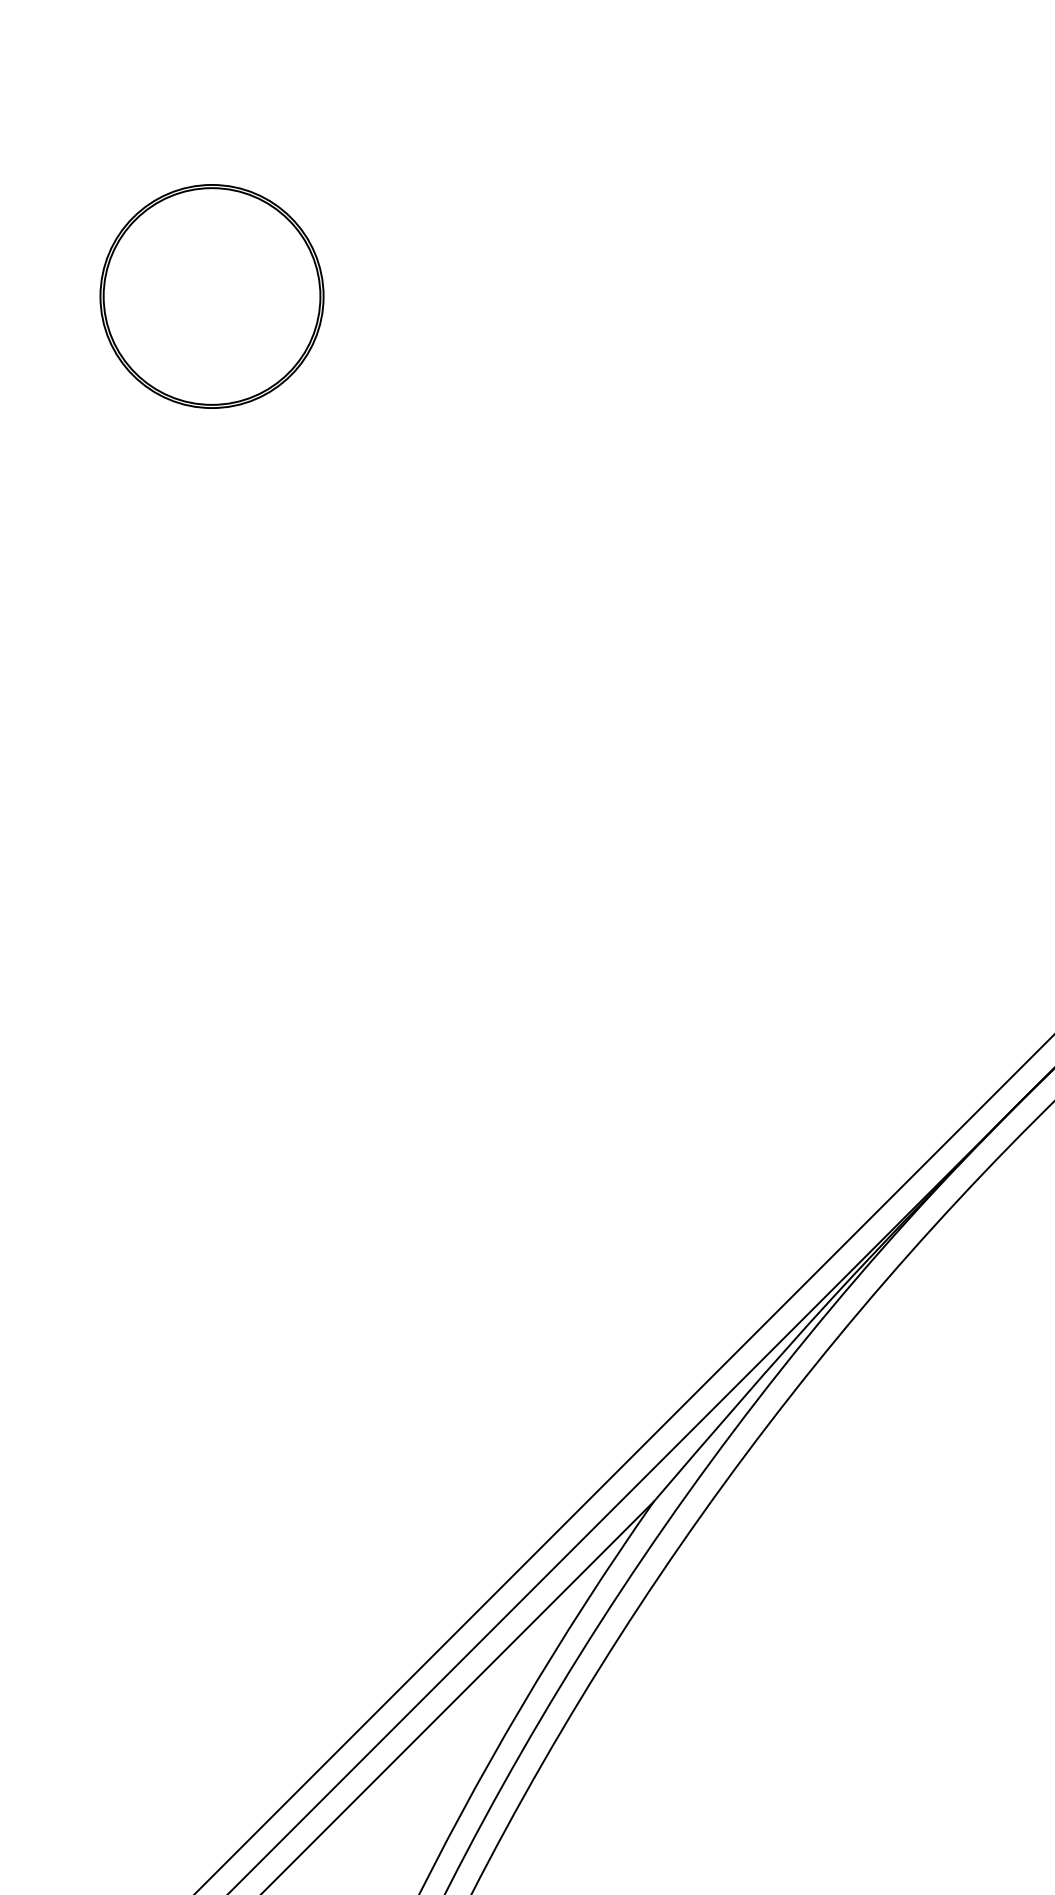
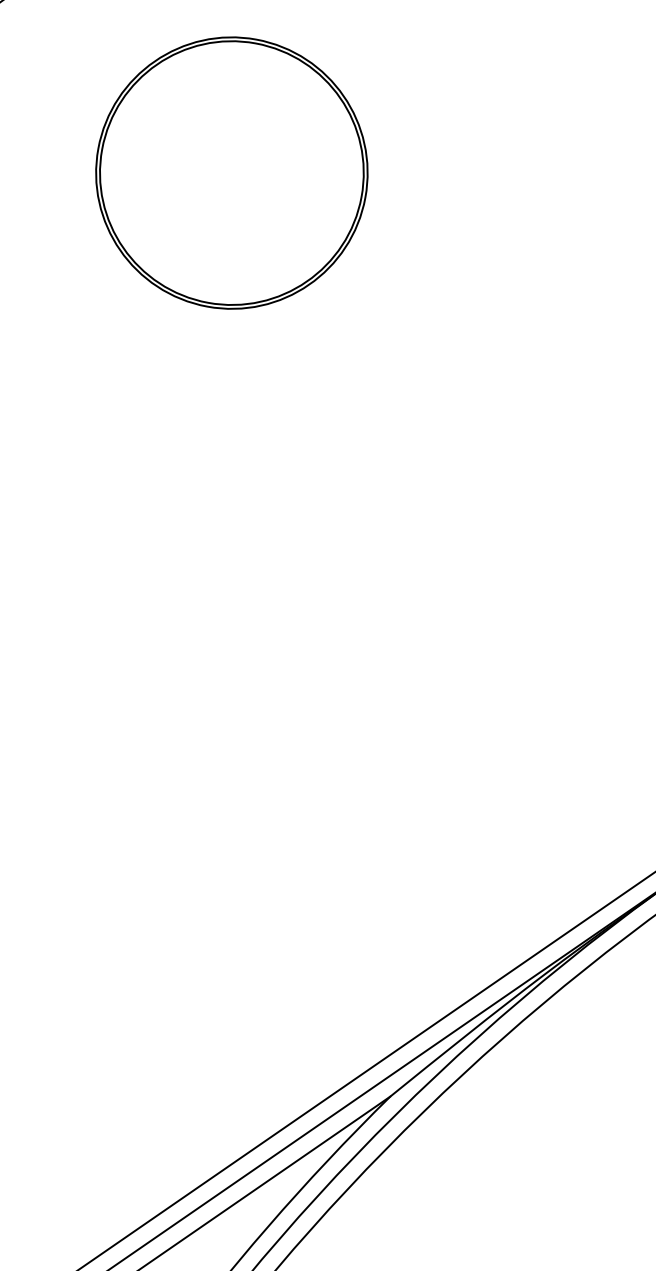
part: (211, 296) -> (231, 173), size x1.67

